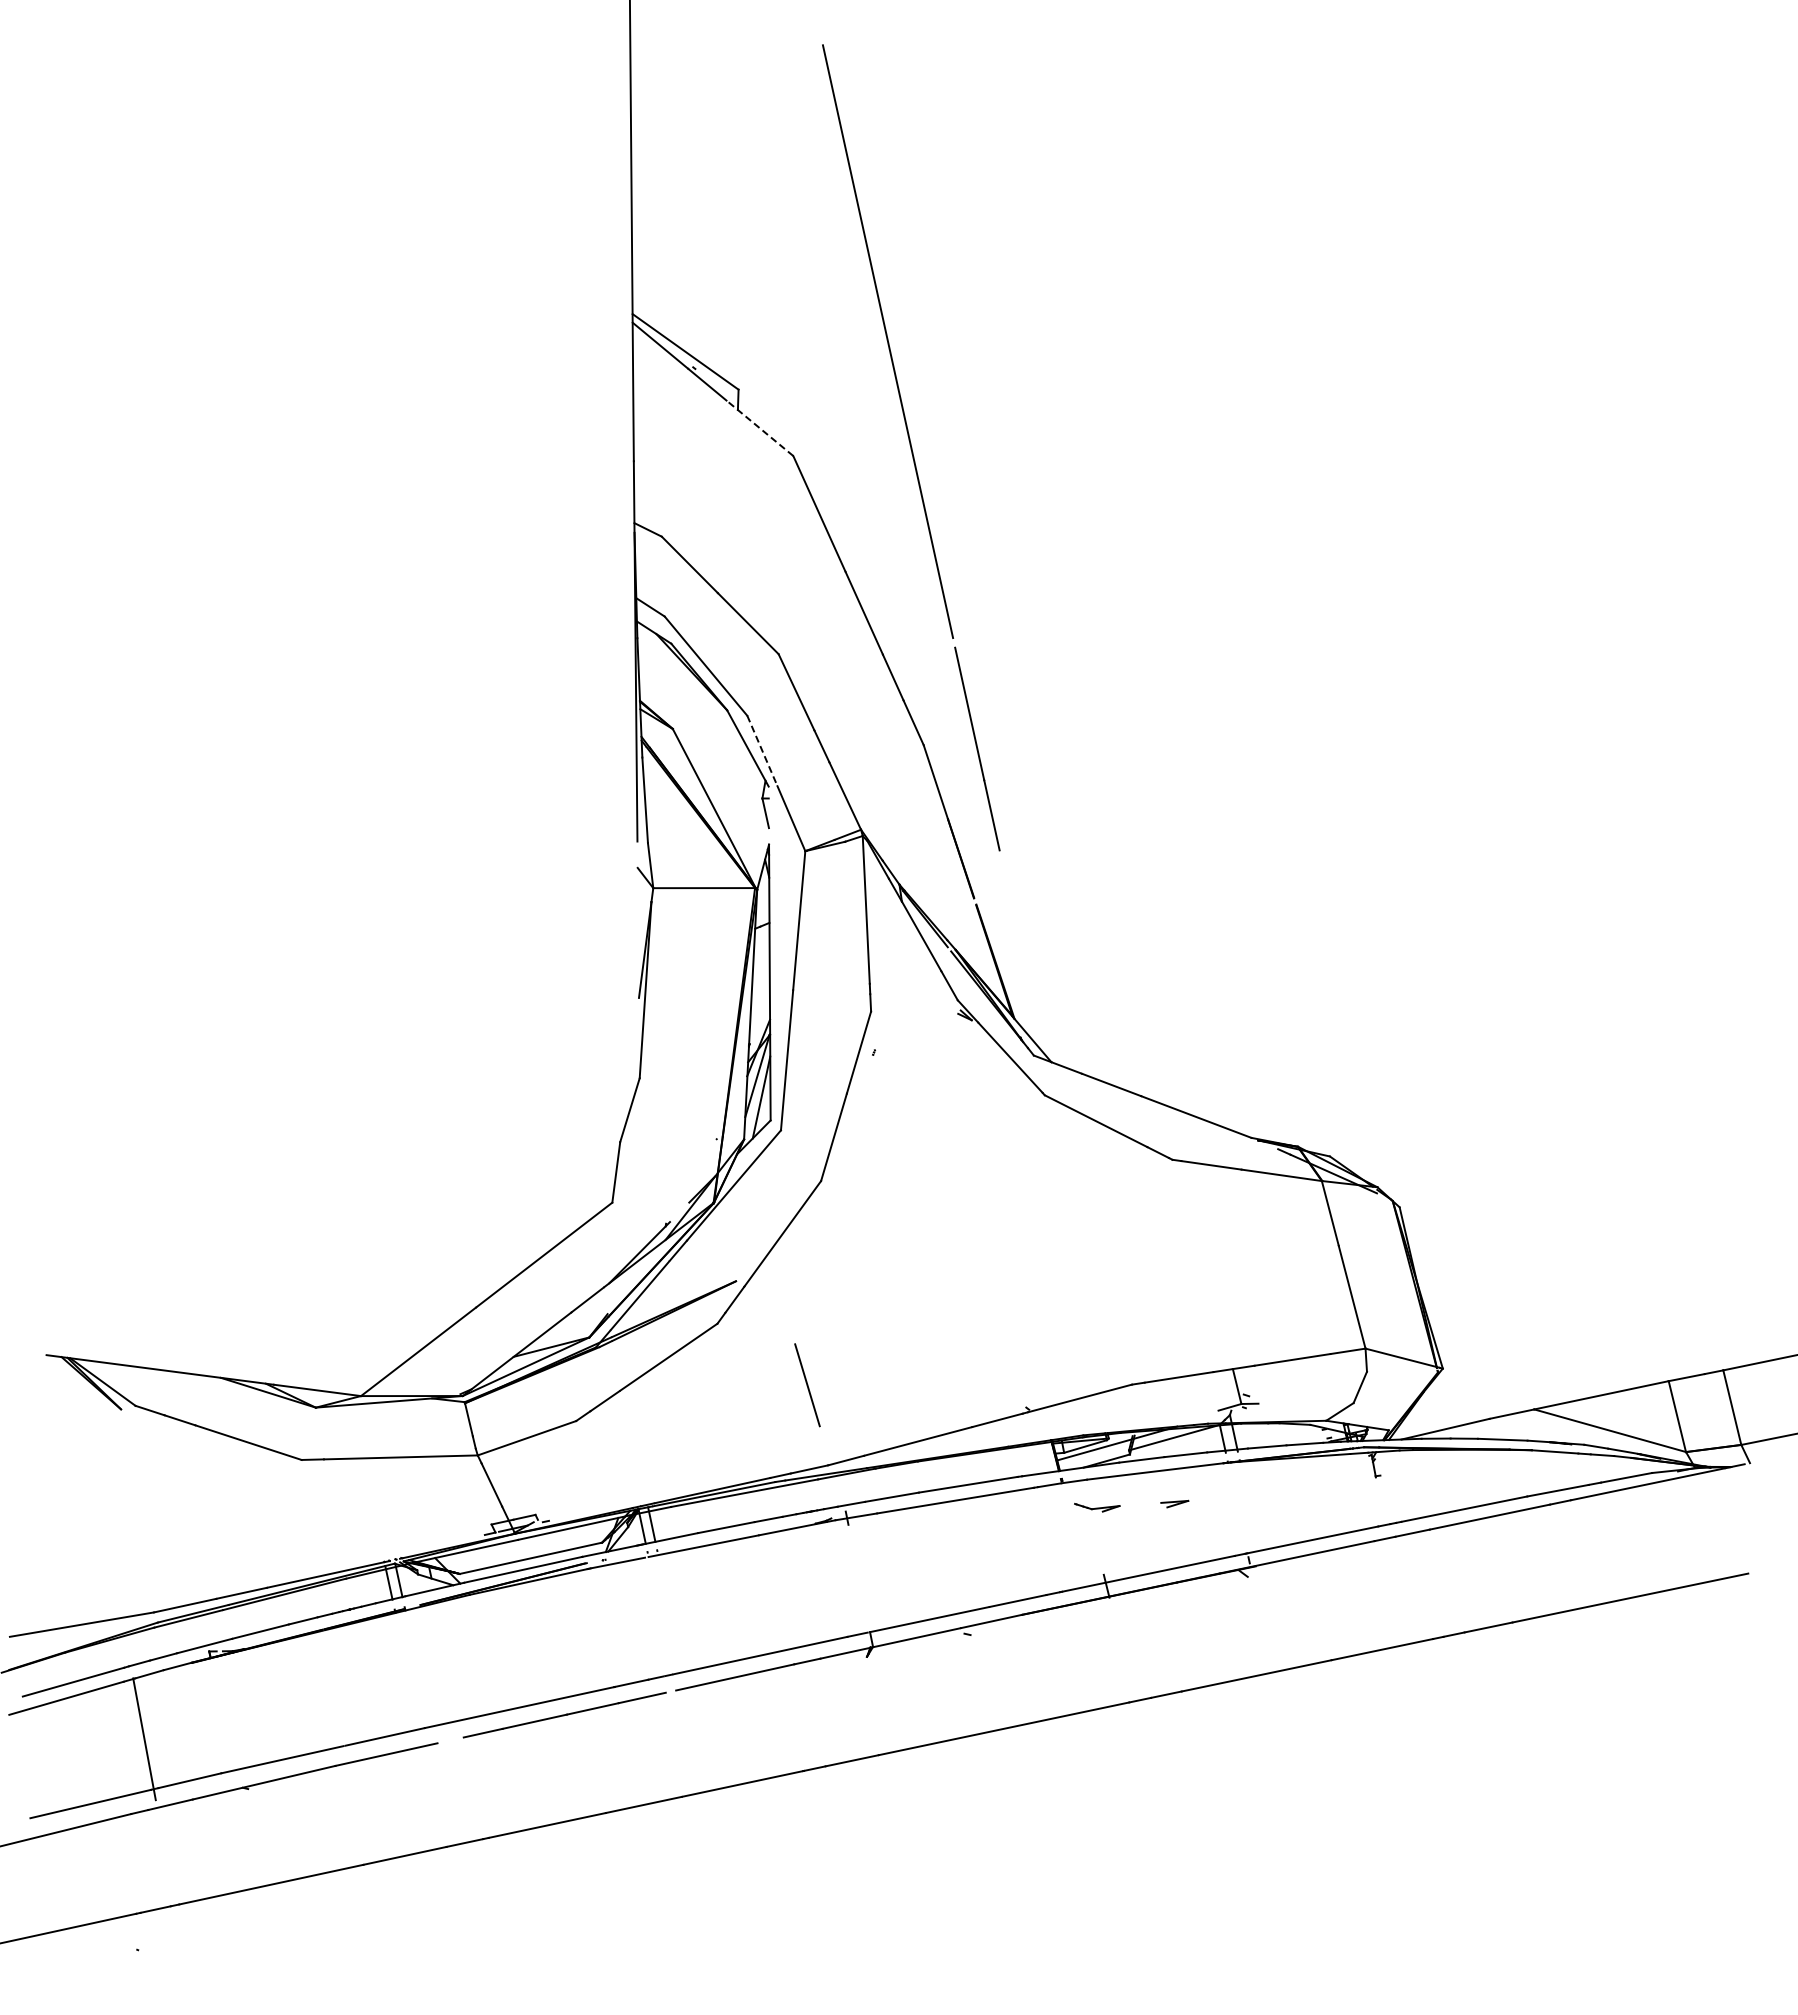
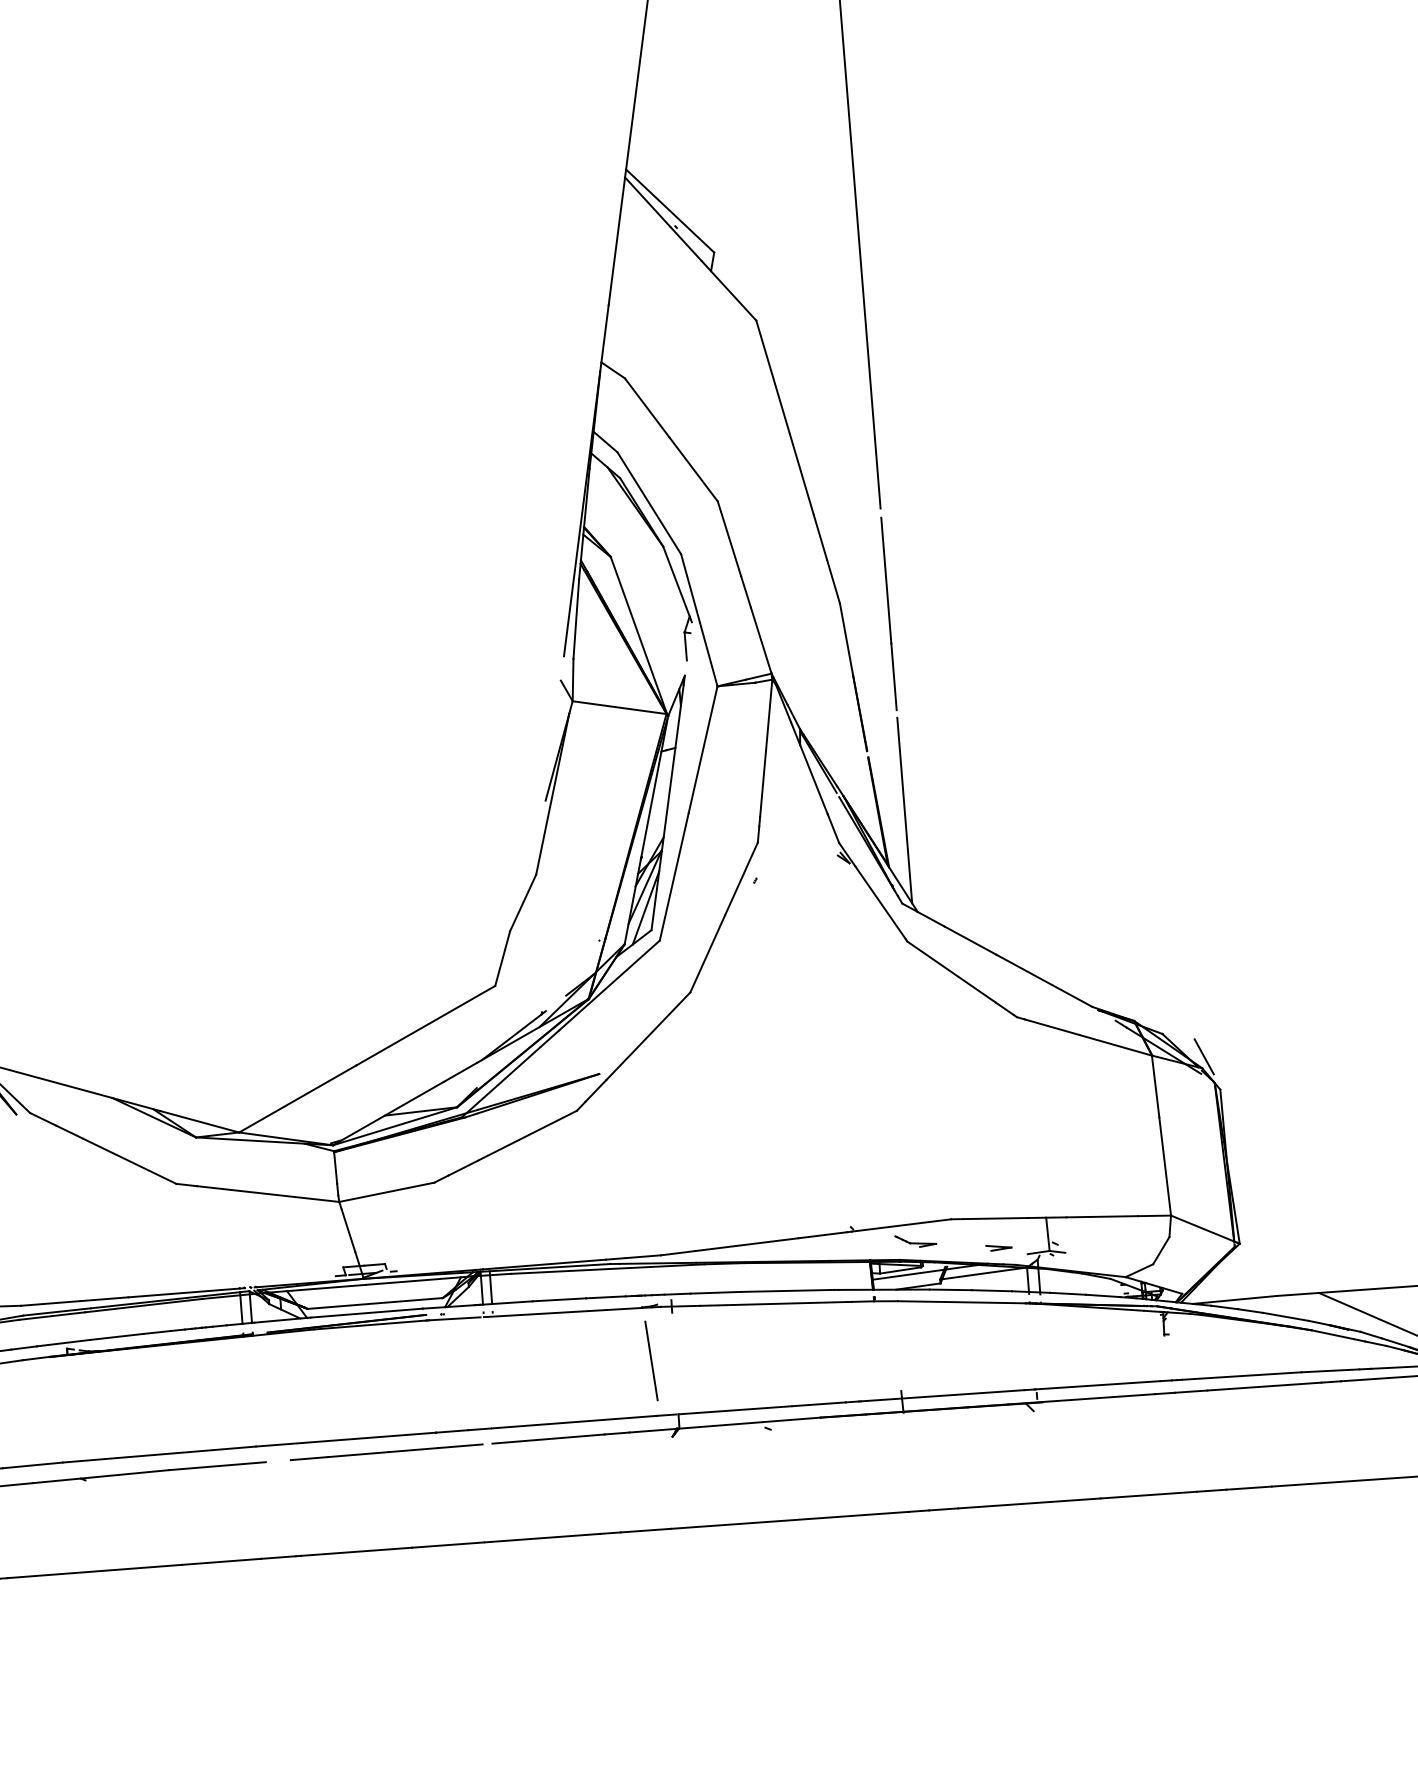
line: (759, 427) -> (728, 290), dashed -> solid
line: (762, 751) -> (690, 589), dashed -> solid
line: (1022, 955) -> (904, 809), added
line: (1377, 1174) -> (1204, 1056), added
line: (807, 1385) -> (651, 1361), moved
part: (1174, 1503) -> (998, 1248), moved
part: (1097, 1507) -> (915, 1242), moved

